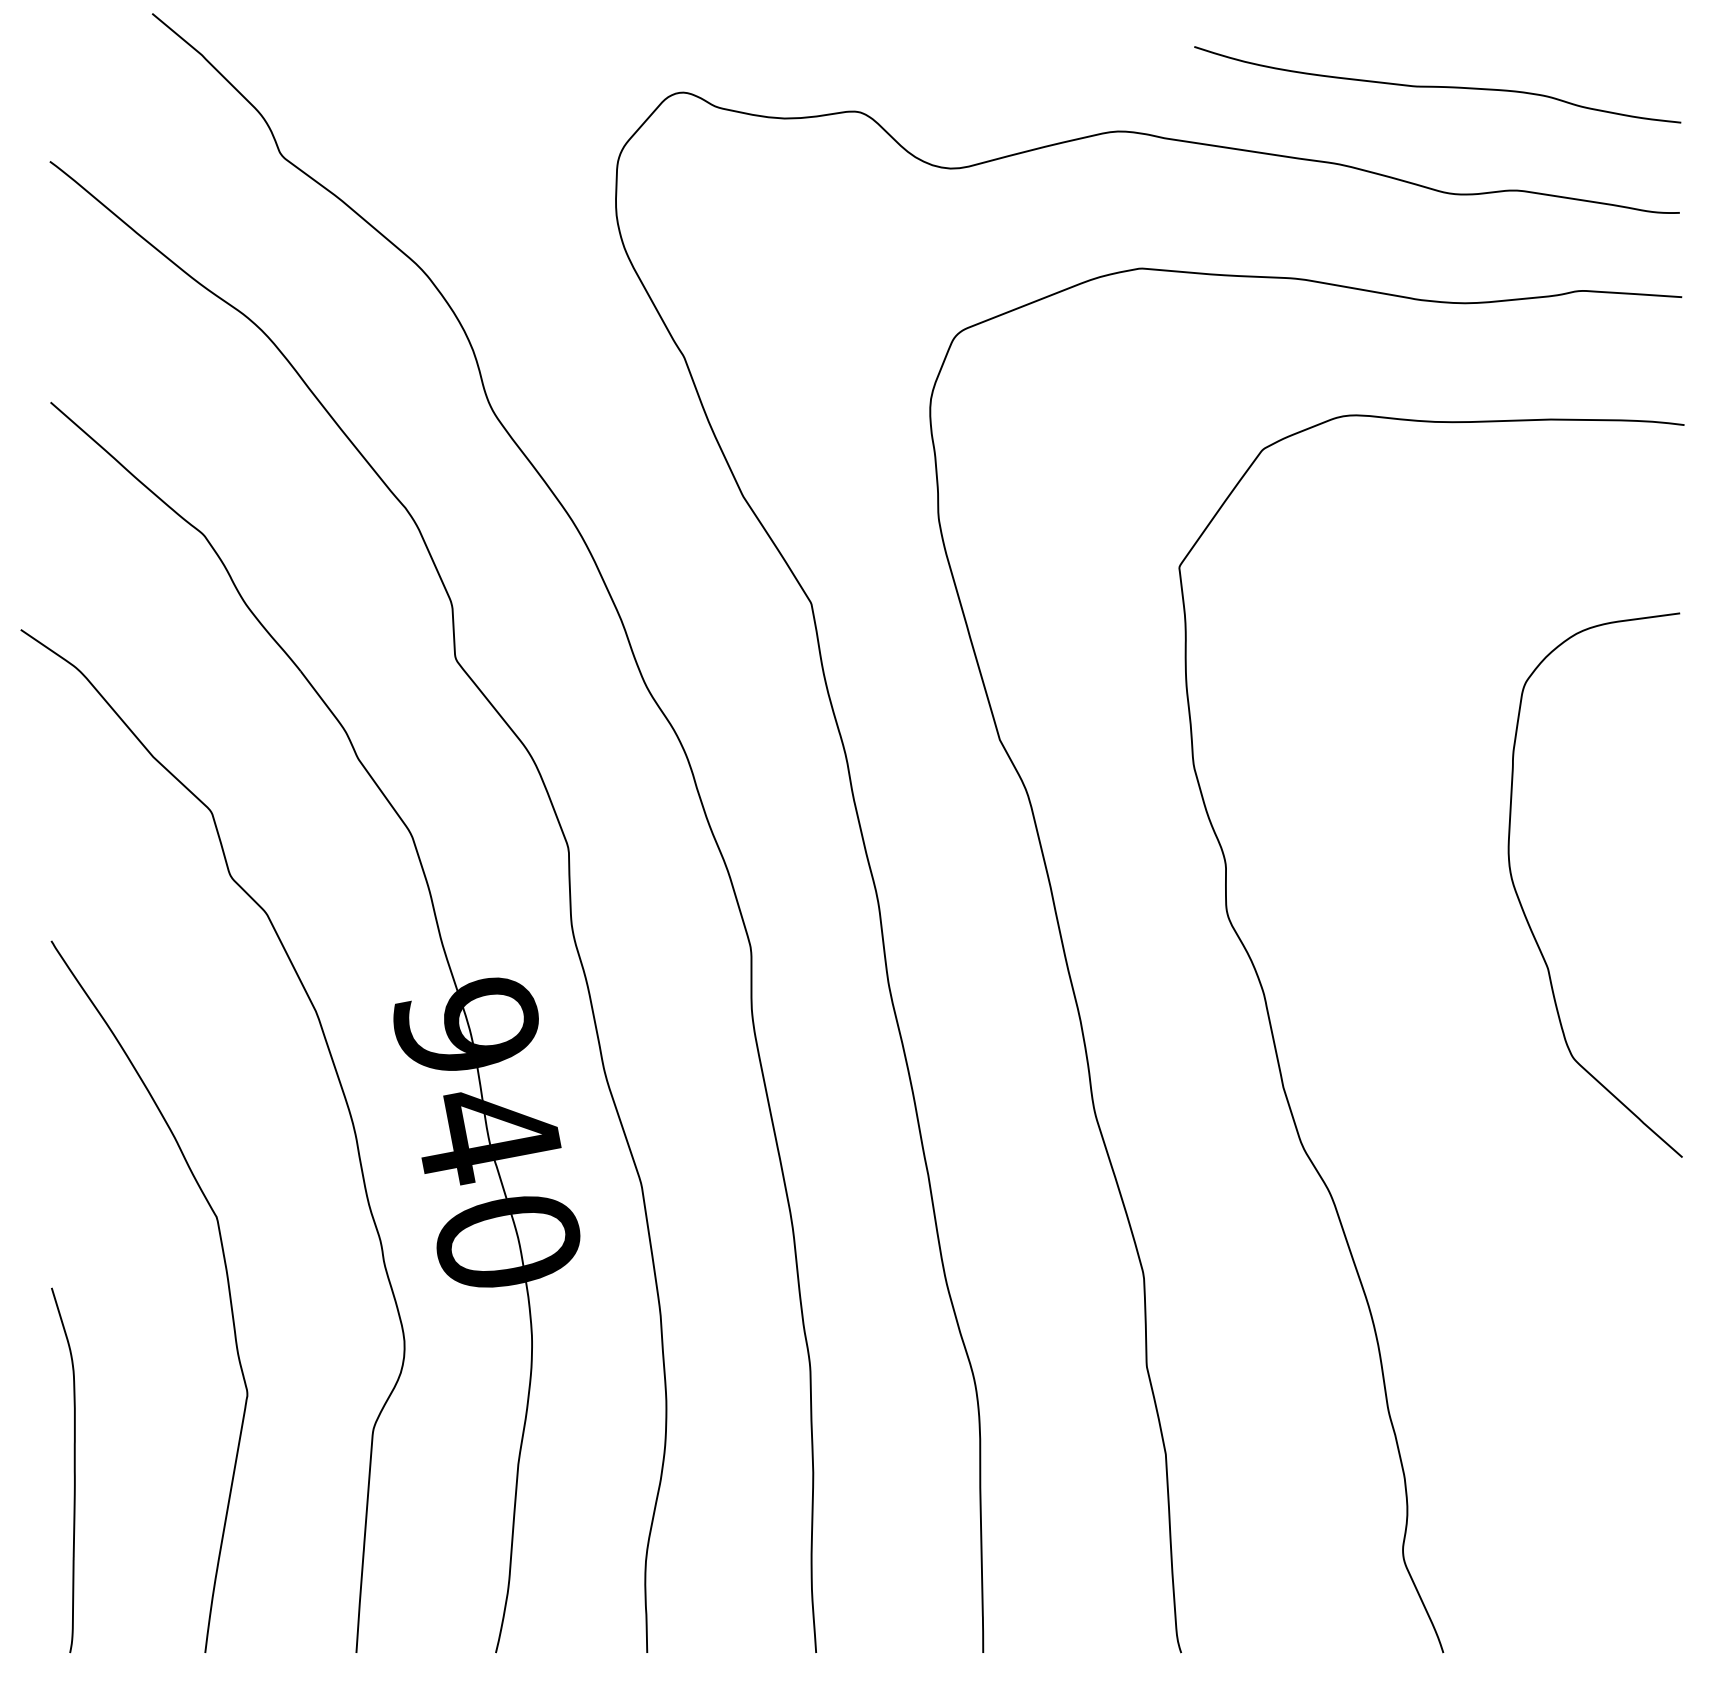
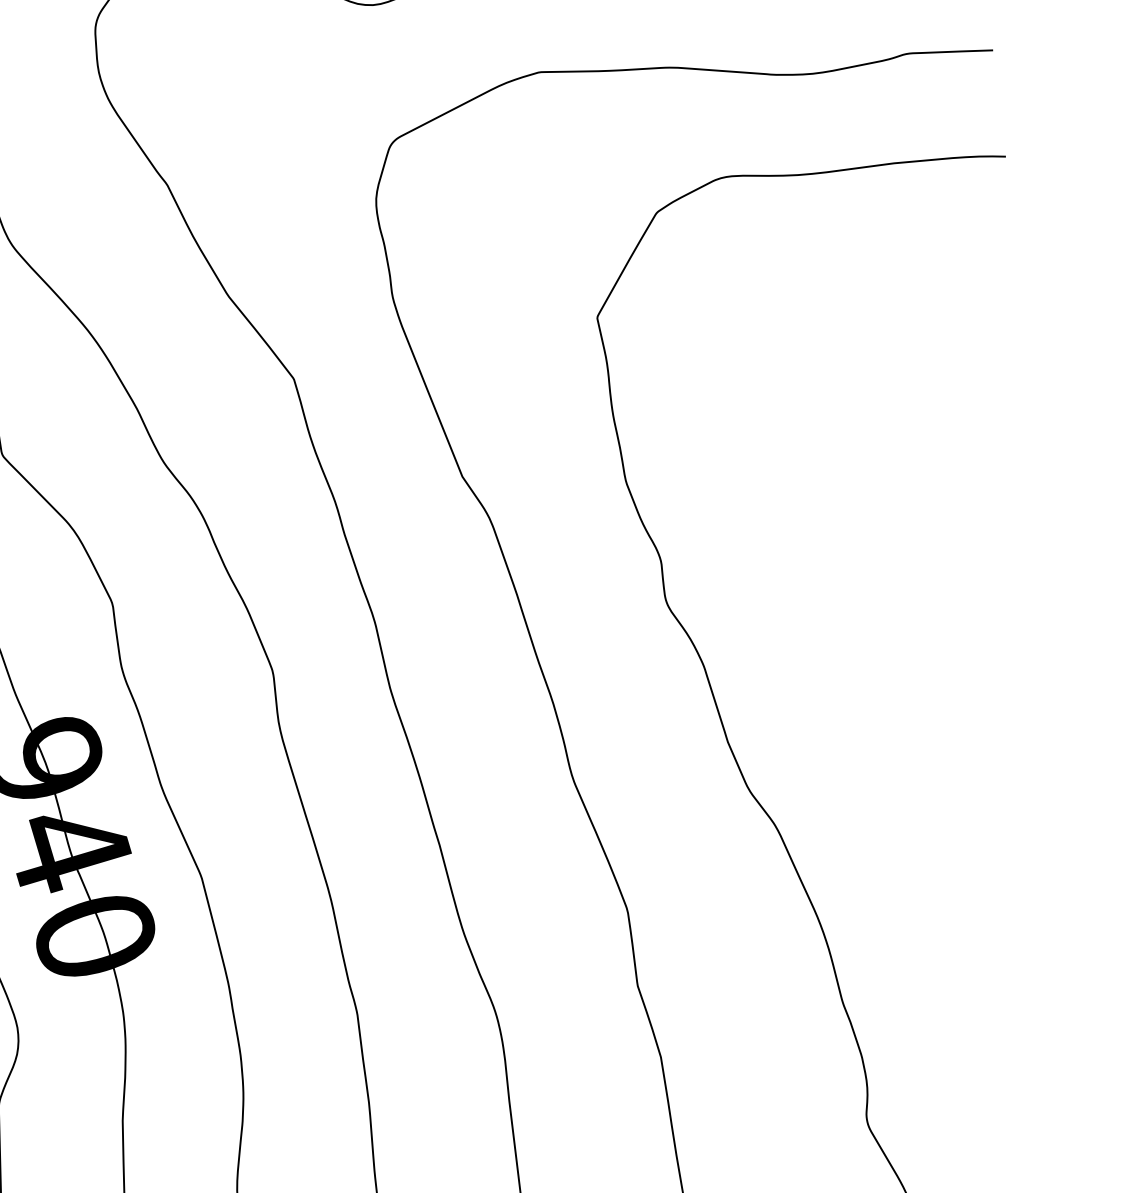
curve: (1525, 913) -> (914, 576), removed

